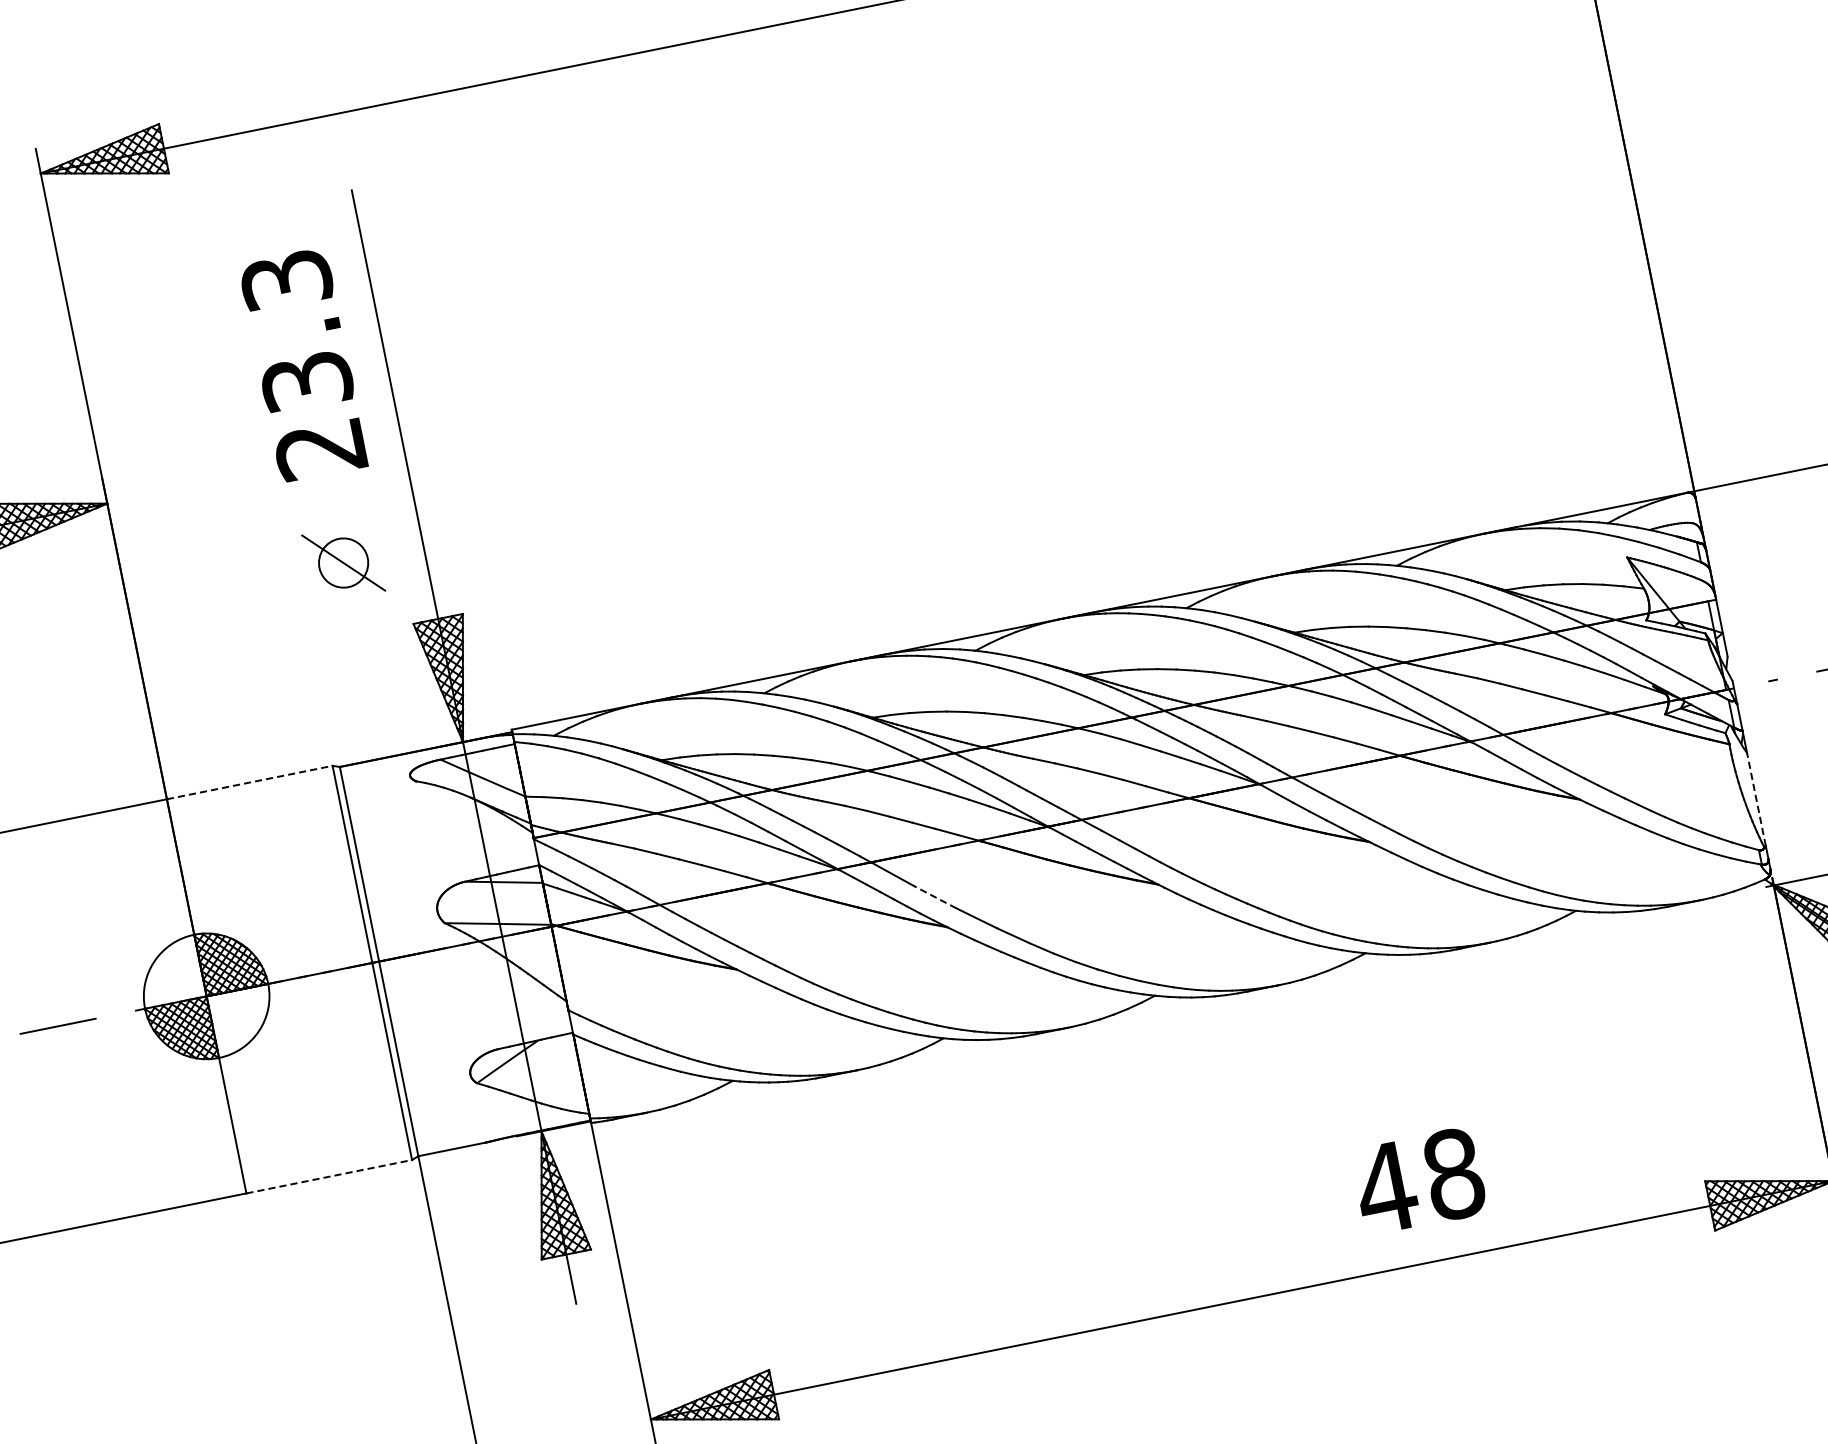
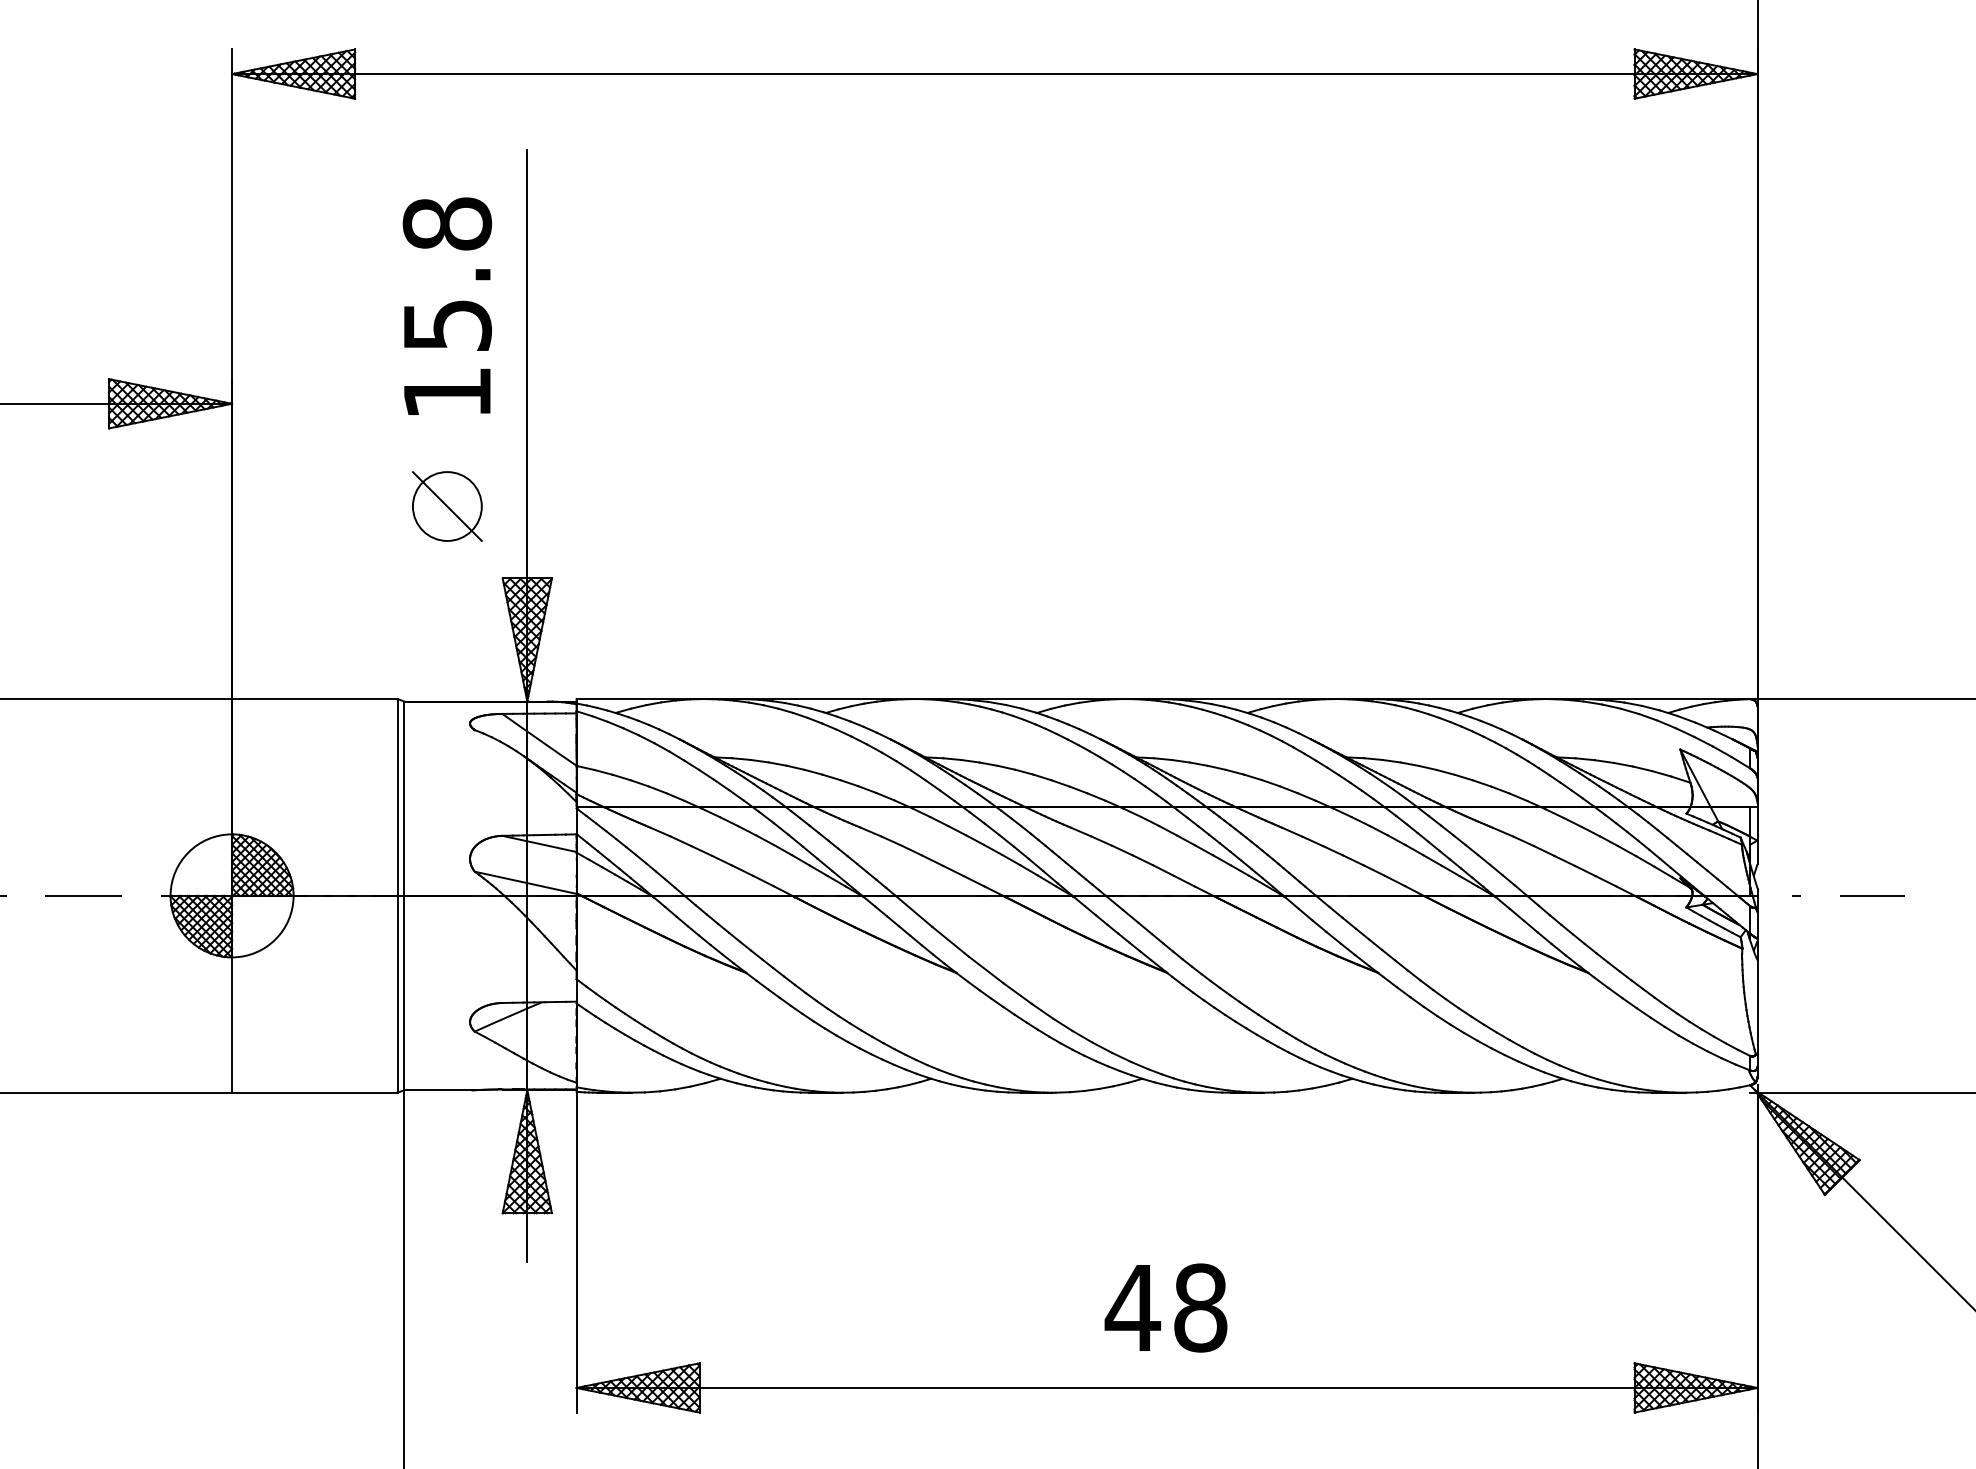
text: (303, 363) -> (447, 307), 23.3 -> 15.8
circle: (342, 563) -> (446, 506), size x1.43
line: (249, 783) -> (314, 699), dashed -> solid
line: (1756, 799) -> (1757, 1006), dashed -> solid
line: (935, 896) -> (950, 941), dashed -> solid
line: (328, 1176) -> (314, 1092), dashed -> solid
text: (1418, 1180) -> (1165, 1307), moved

